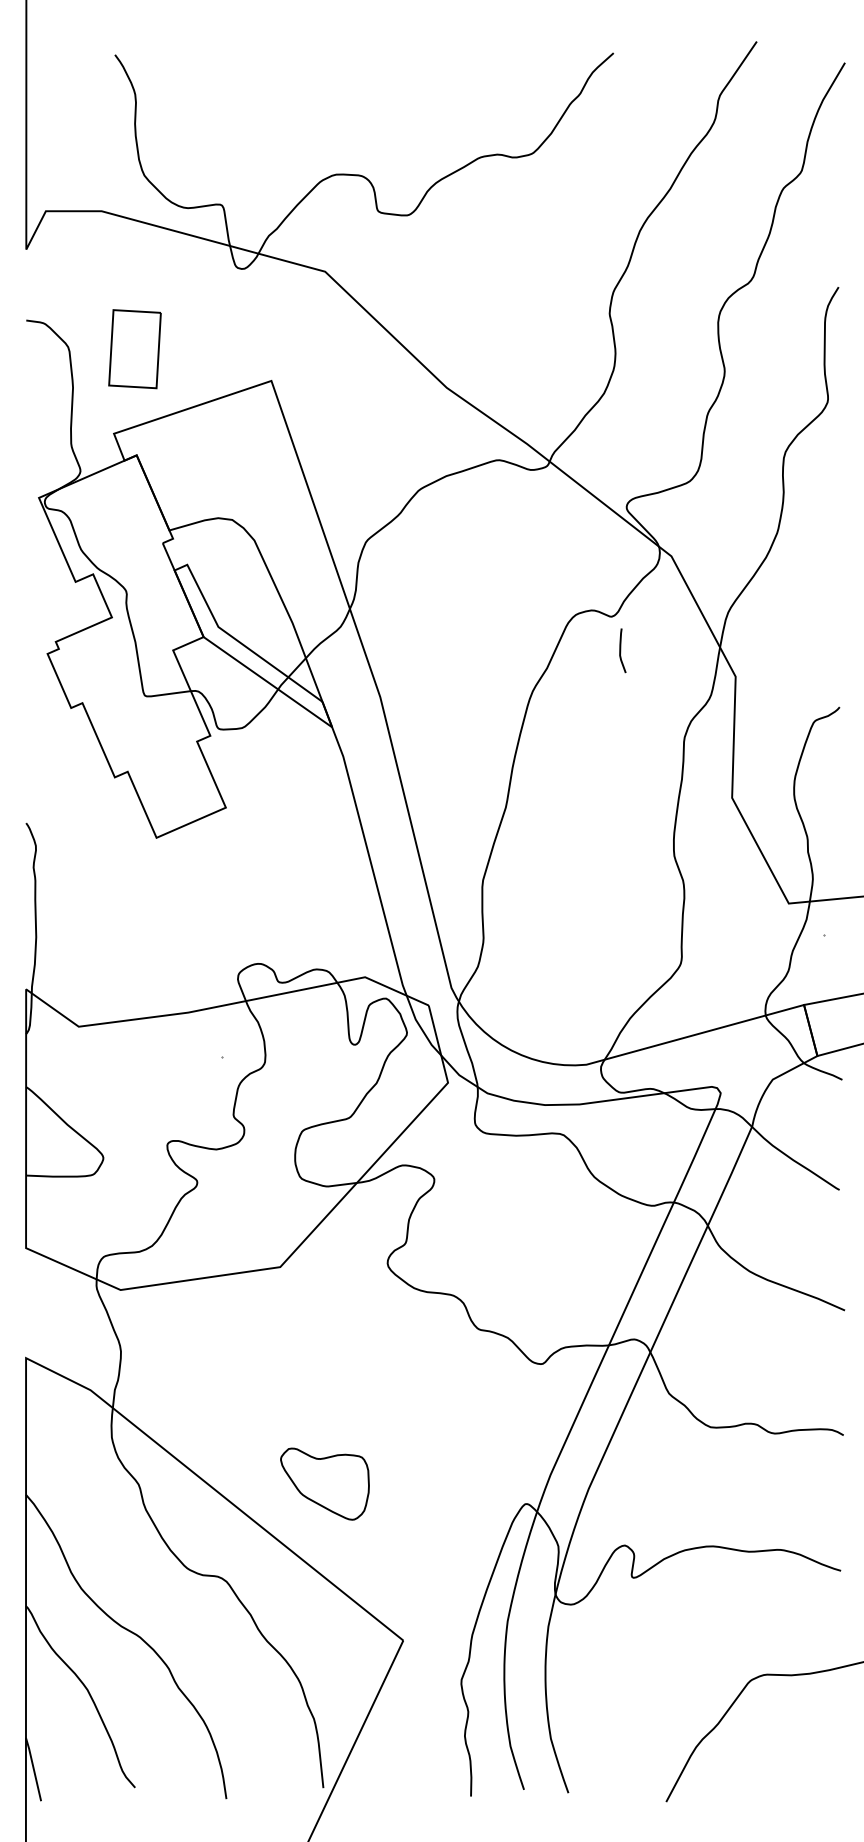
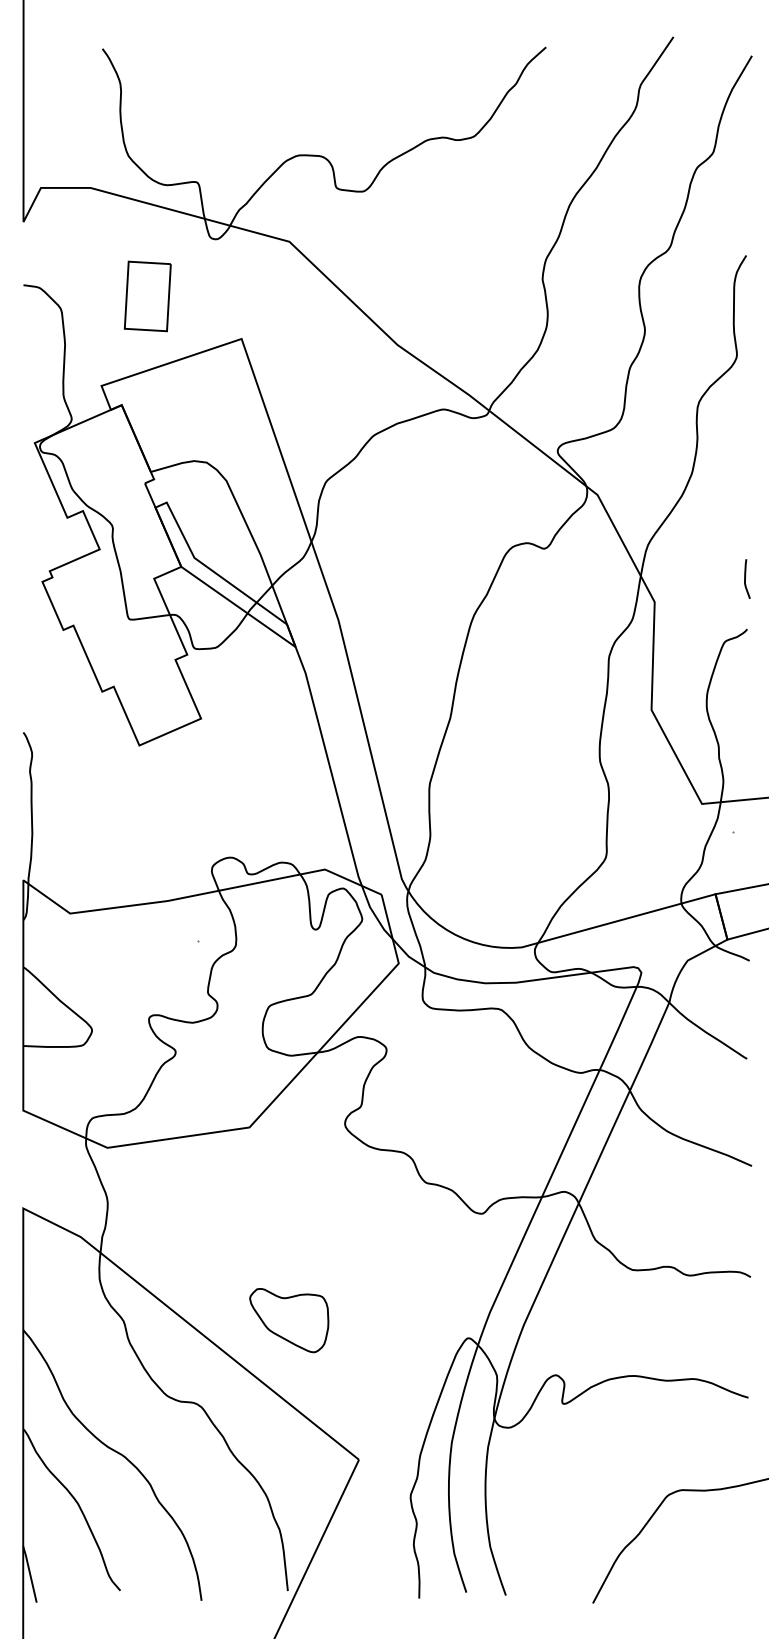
part: (134, 349) -> (147, 296), moved
curve: (621, 650) -> (746, 578), moved

